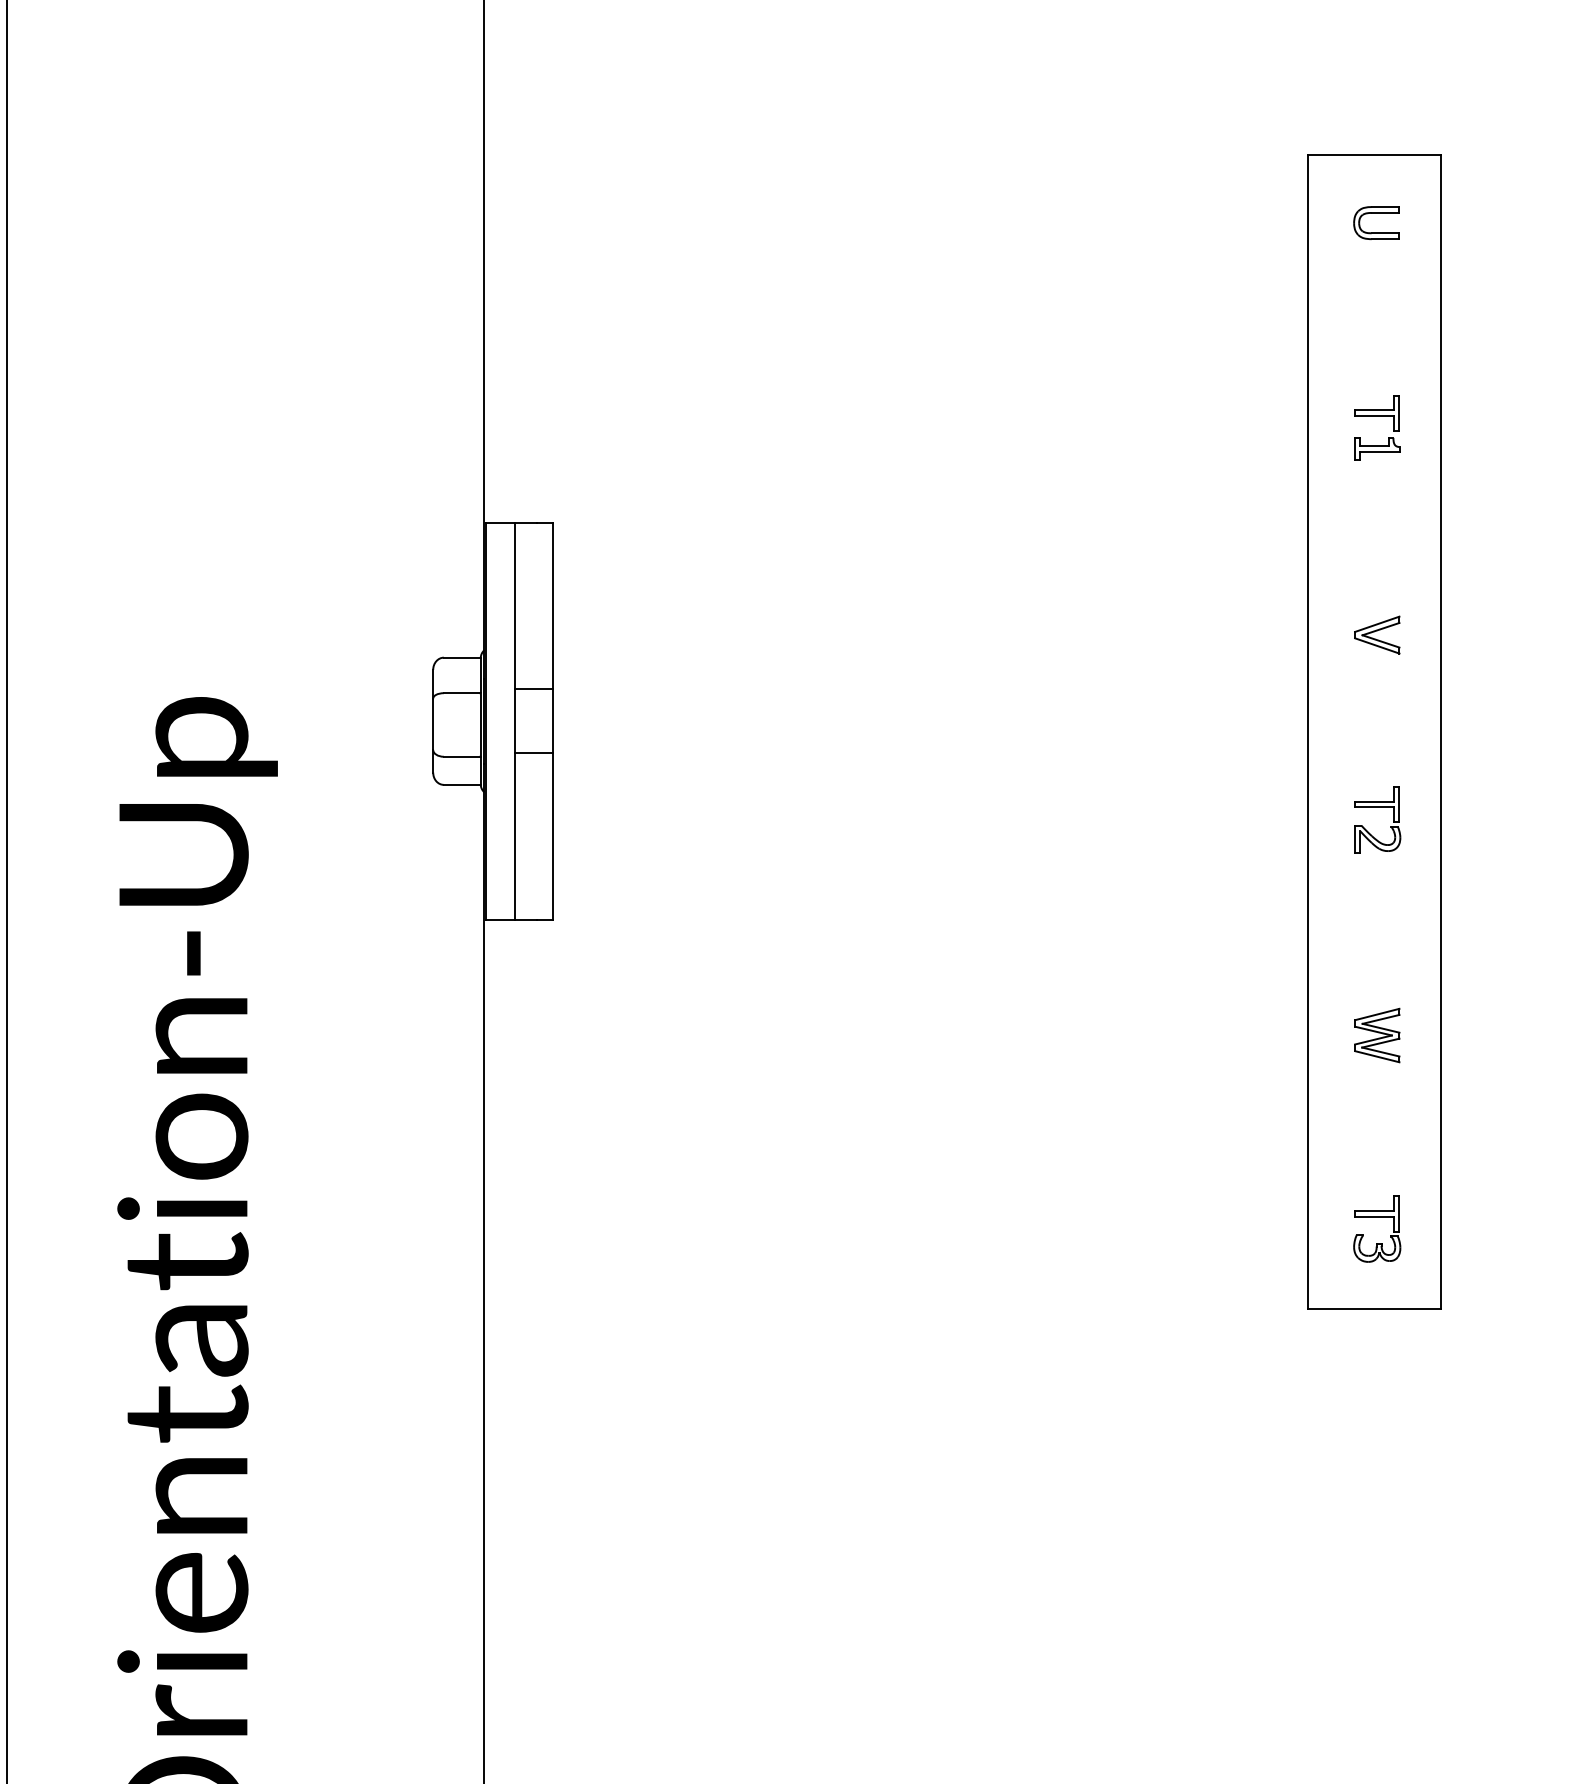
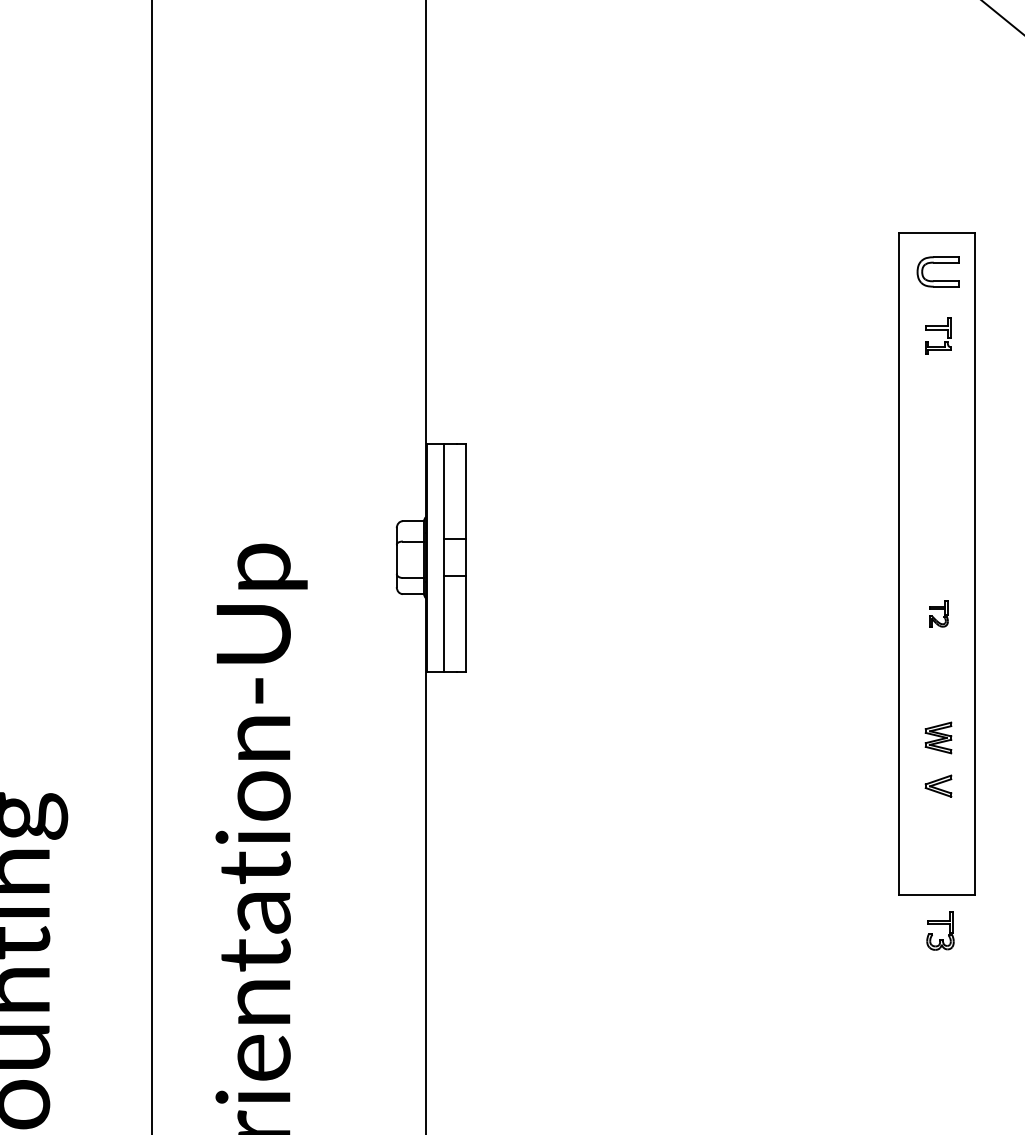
part: (1375, 222) -> (937, 271), size x1.6
part: (1377, 426) -> (938, 335), moved
part: (1377, 633) -> (938, 785), moved
part: (1377, 818) -> (938, 613), size x0.7
part: (1377, 1228) -> (940, 930), moved

